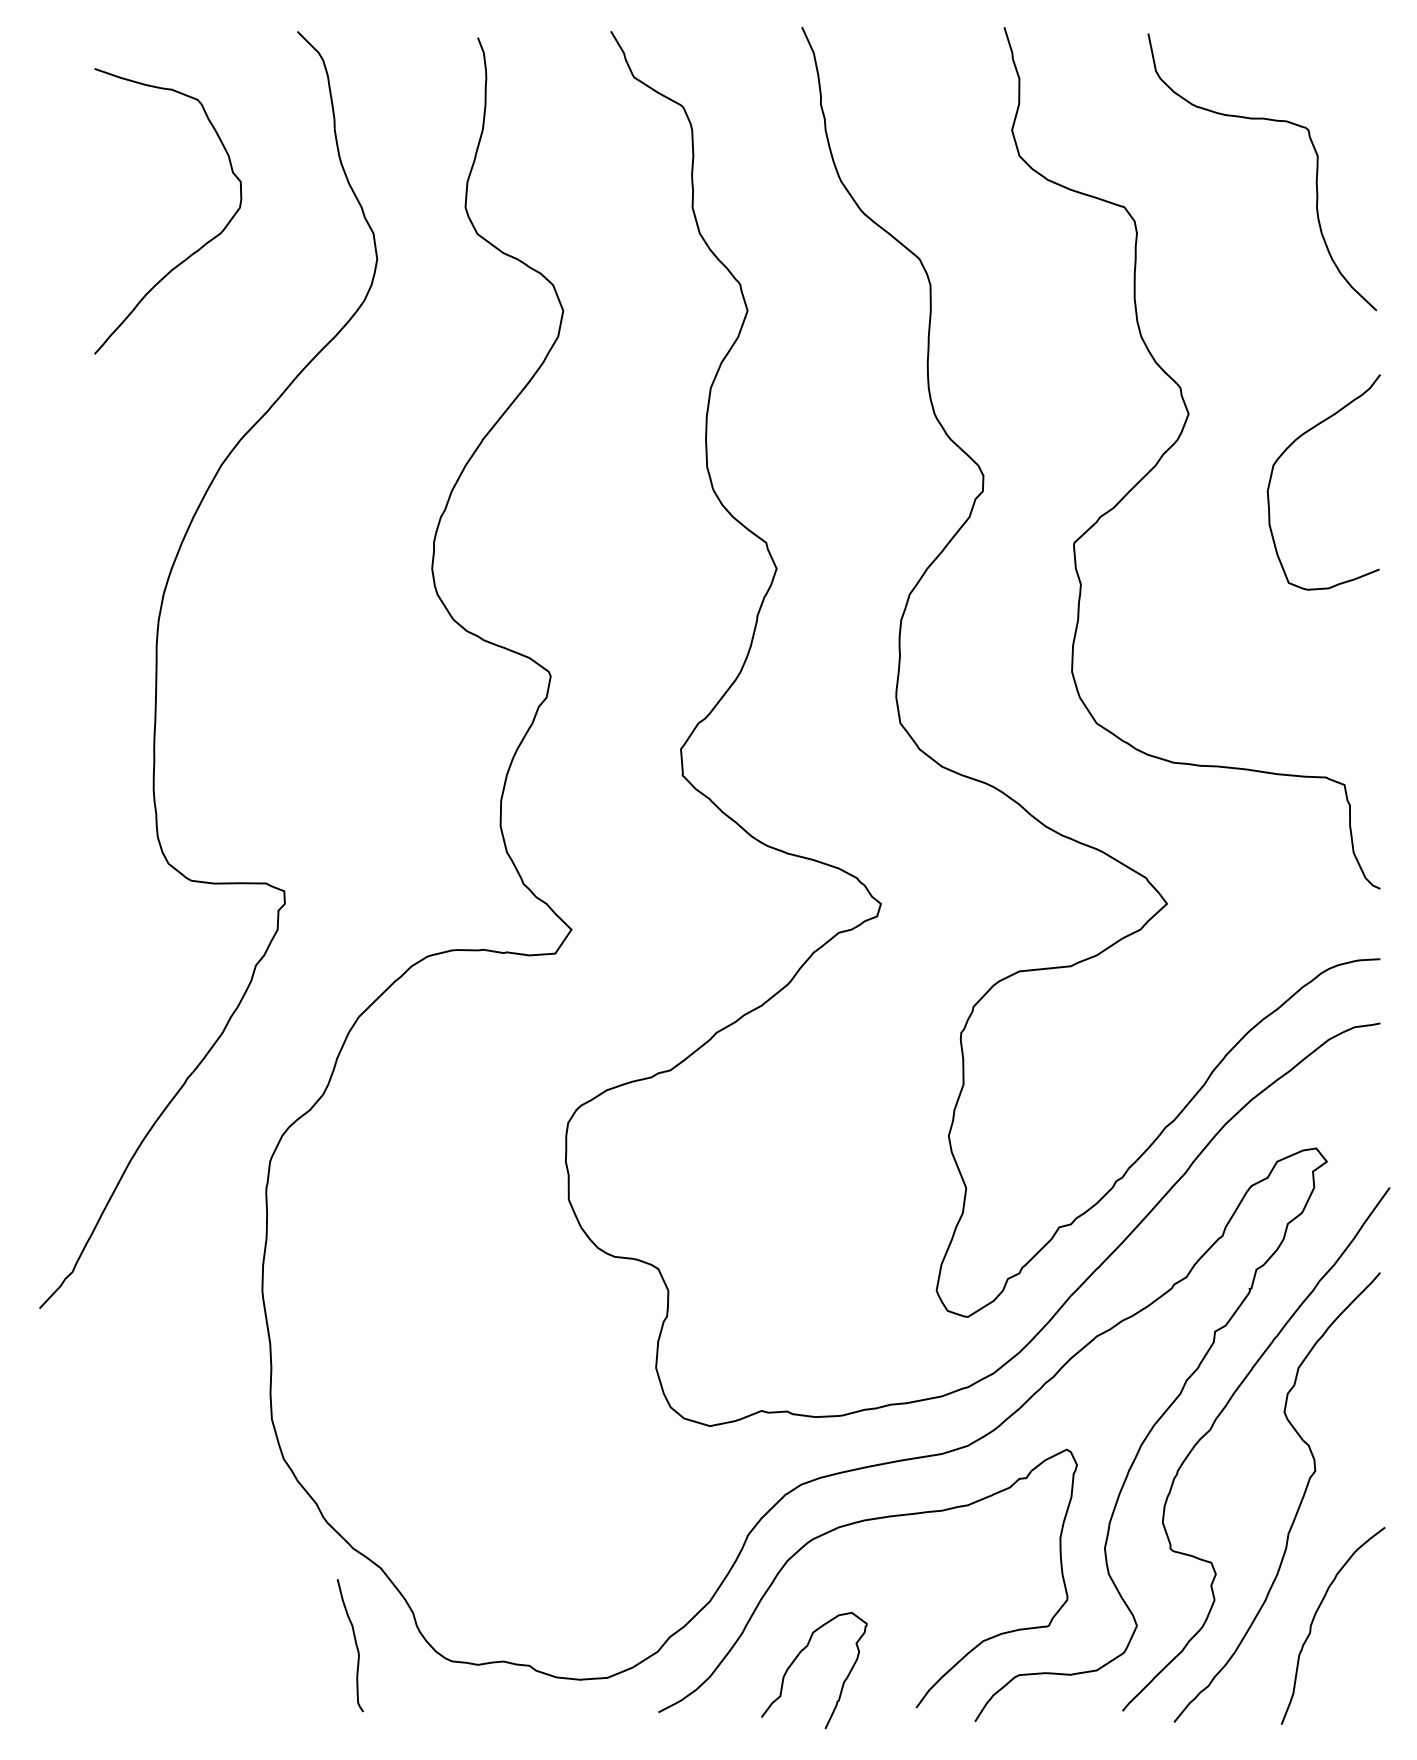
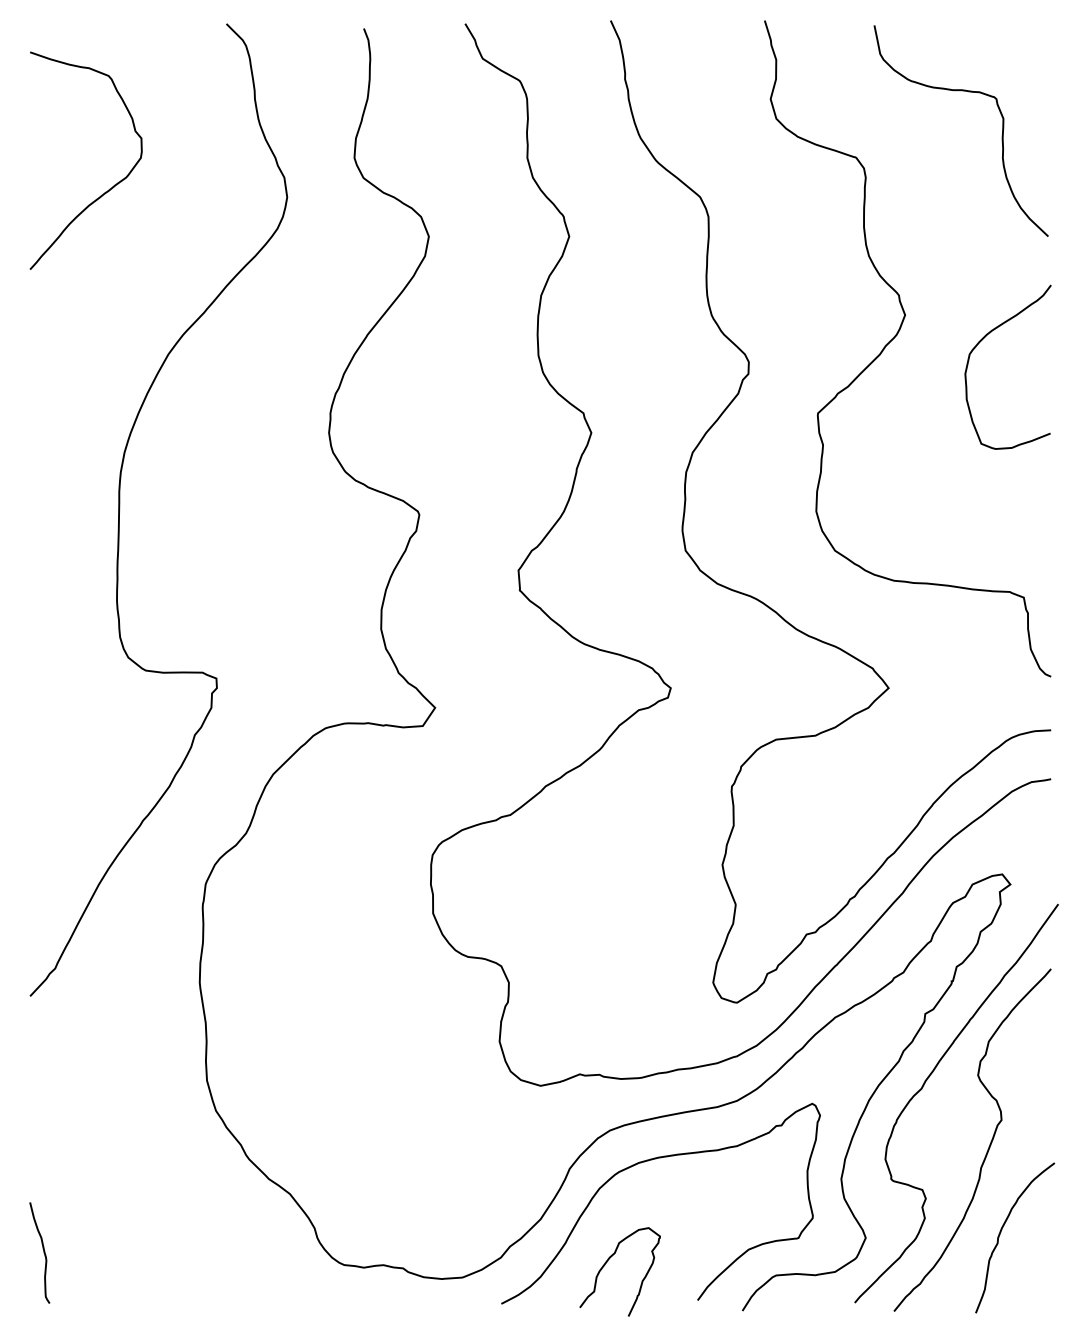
curve: (194, 251) -> (106, 191), moved
curve: (355, 1645) -> (43, 1252), moved

